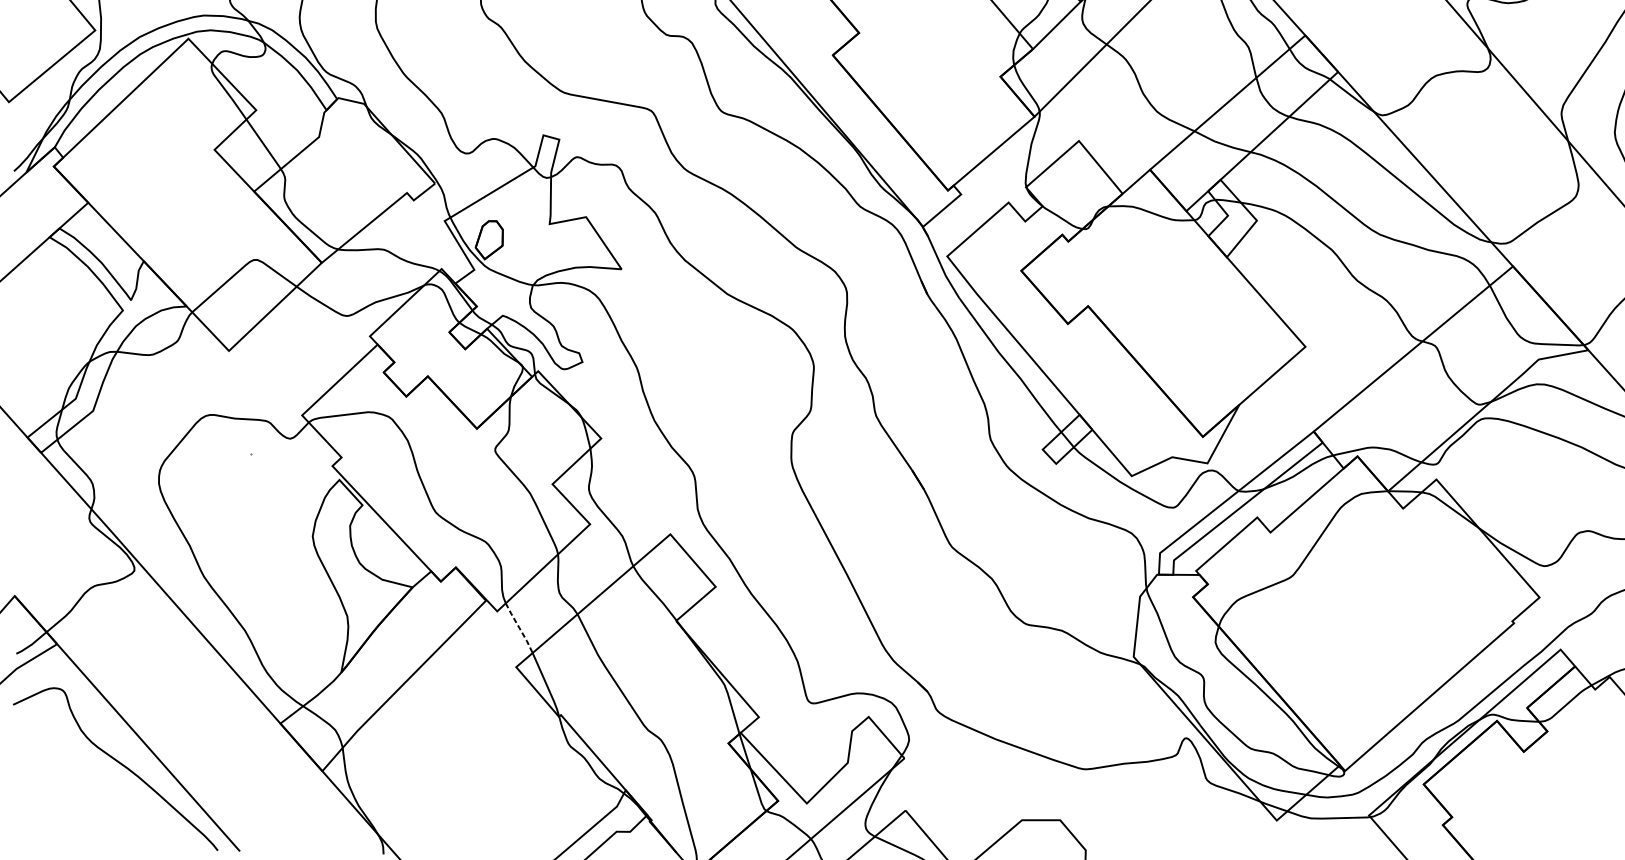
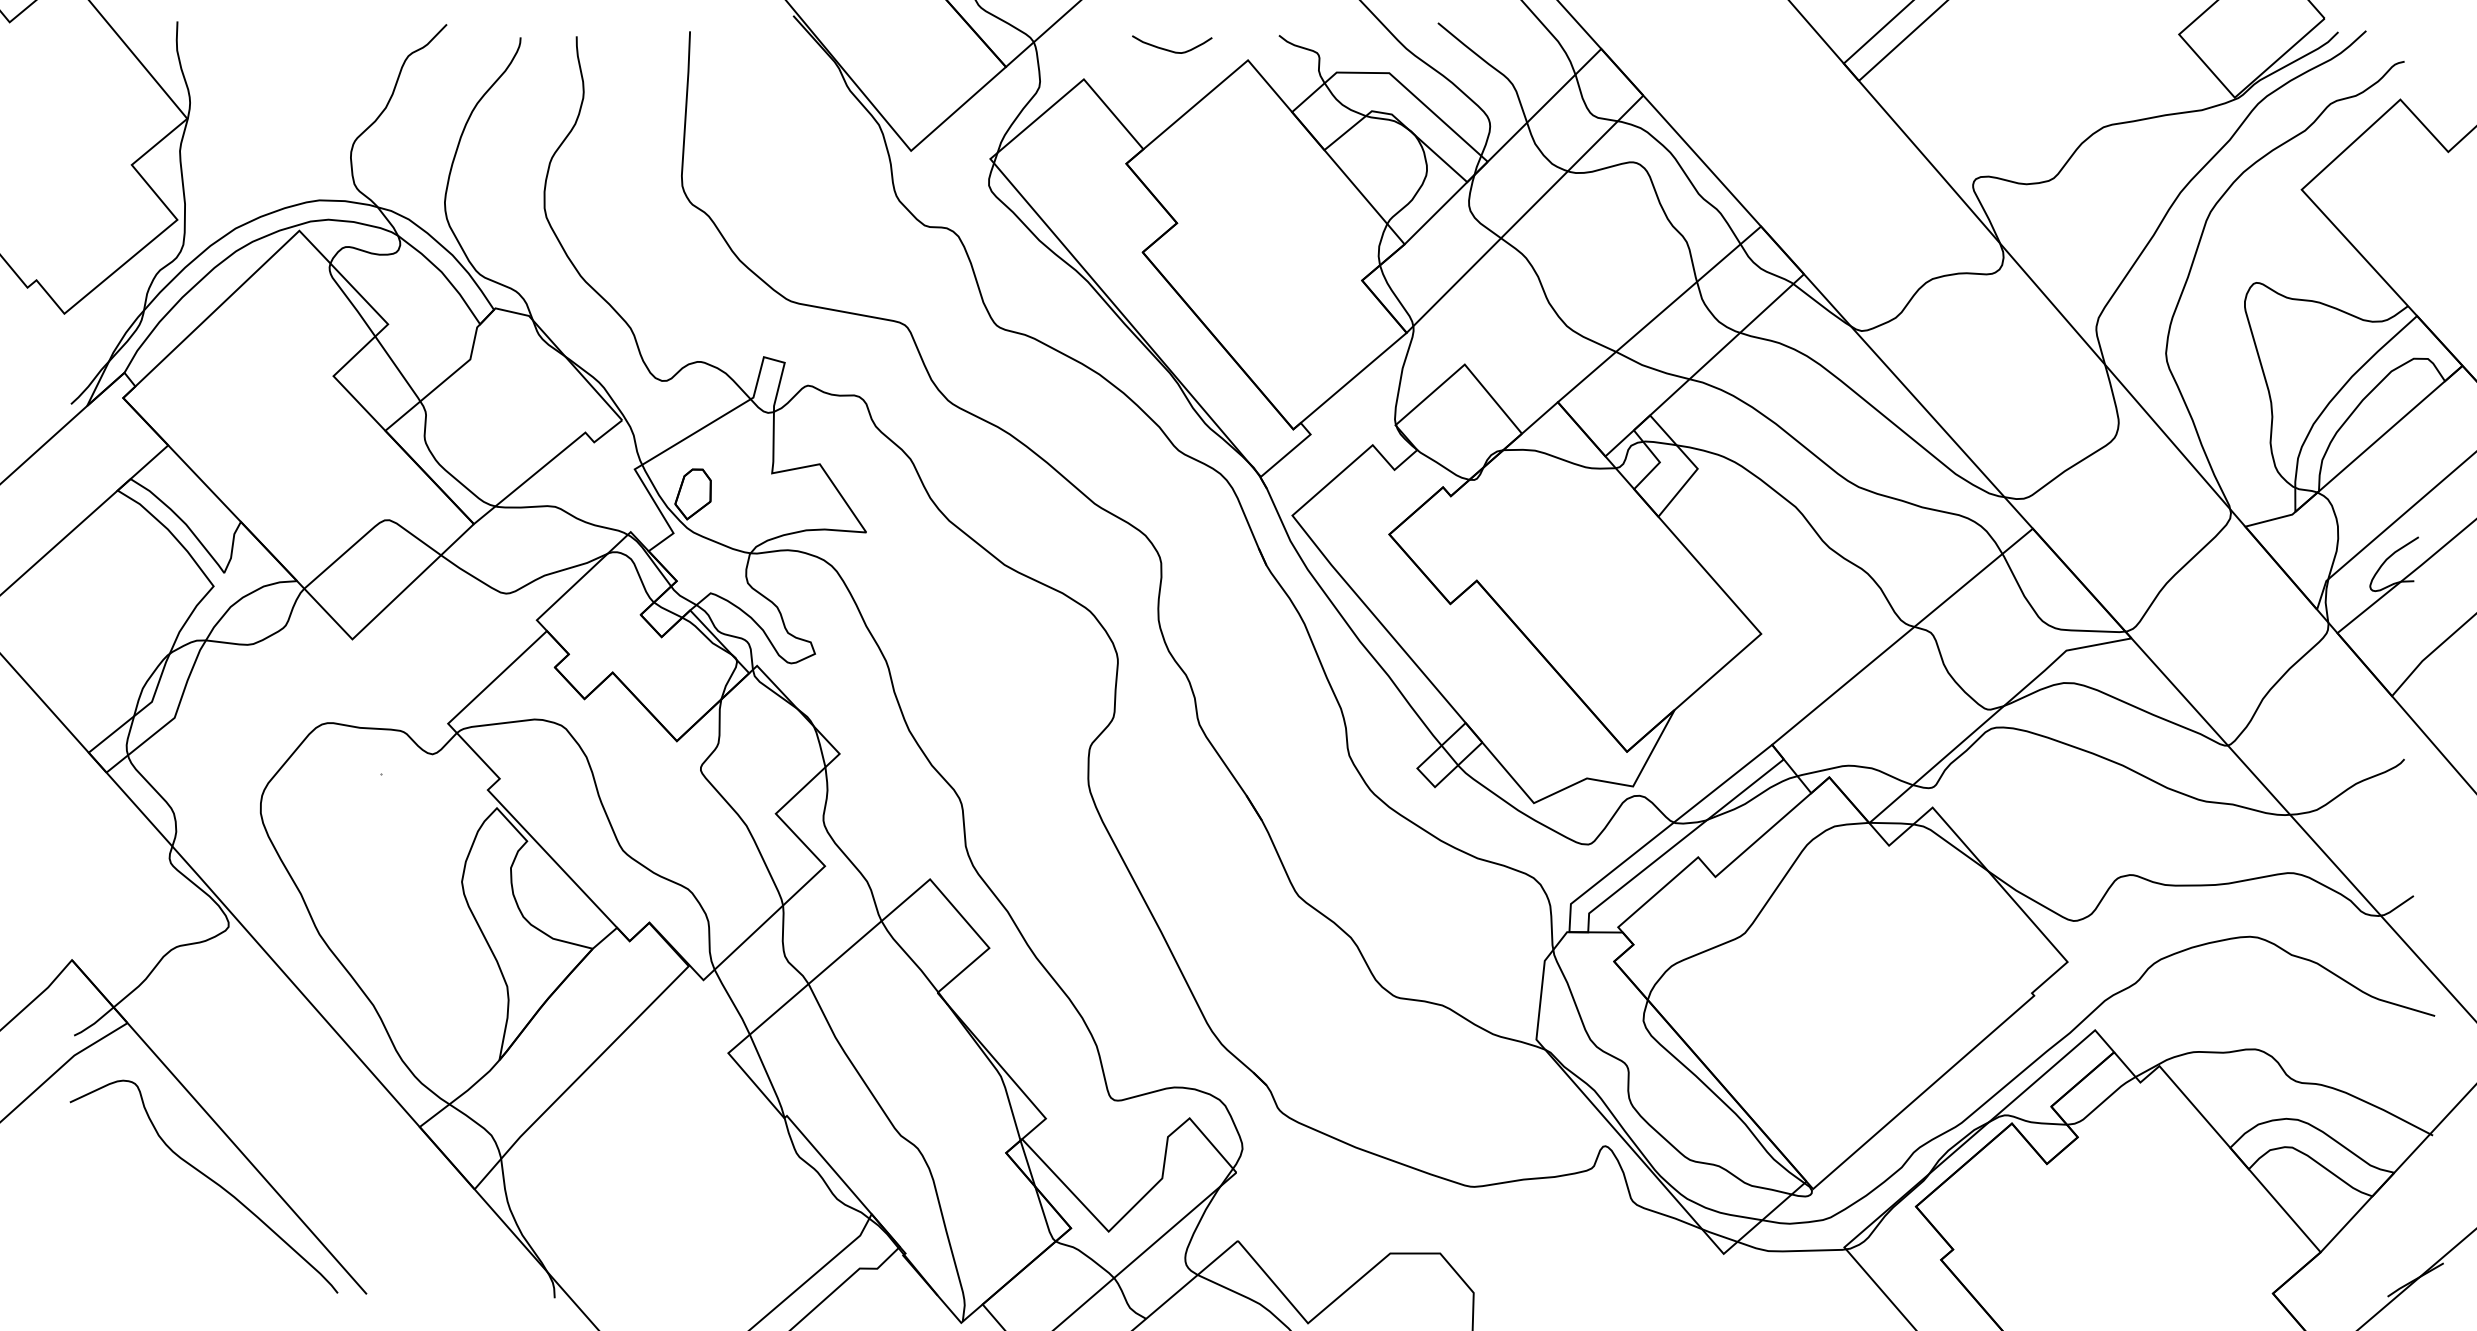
line: (519, 628) -> (732, 1002), dashed -> solid

